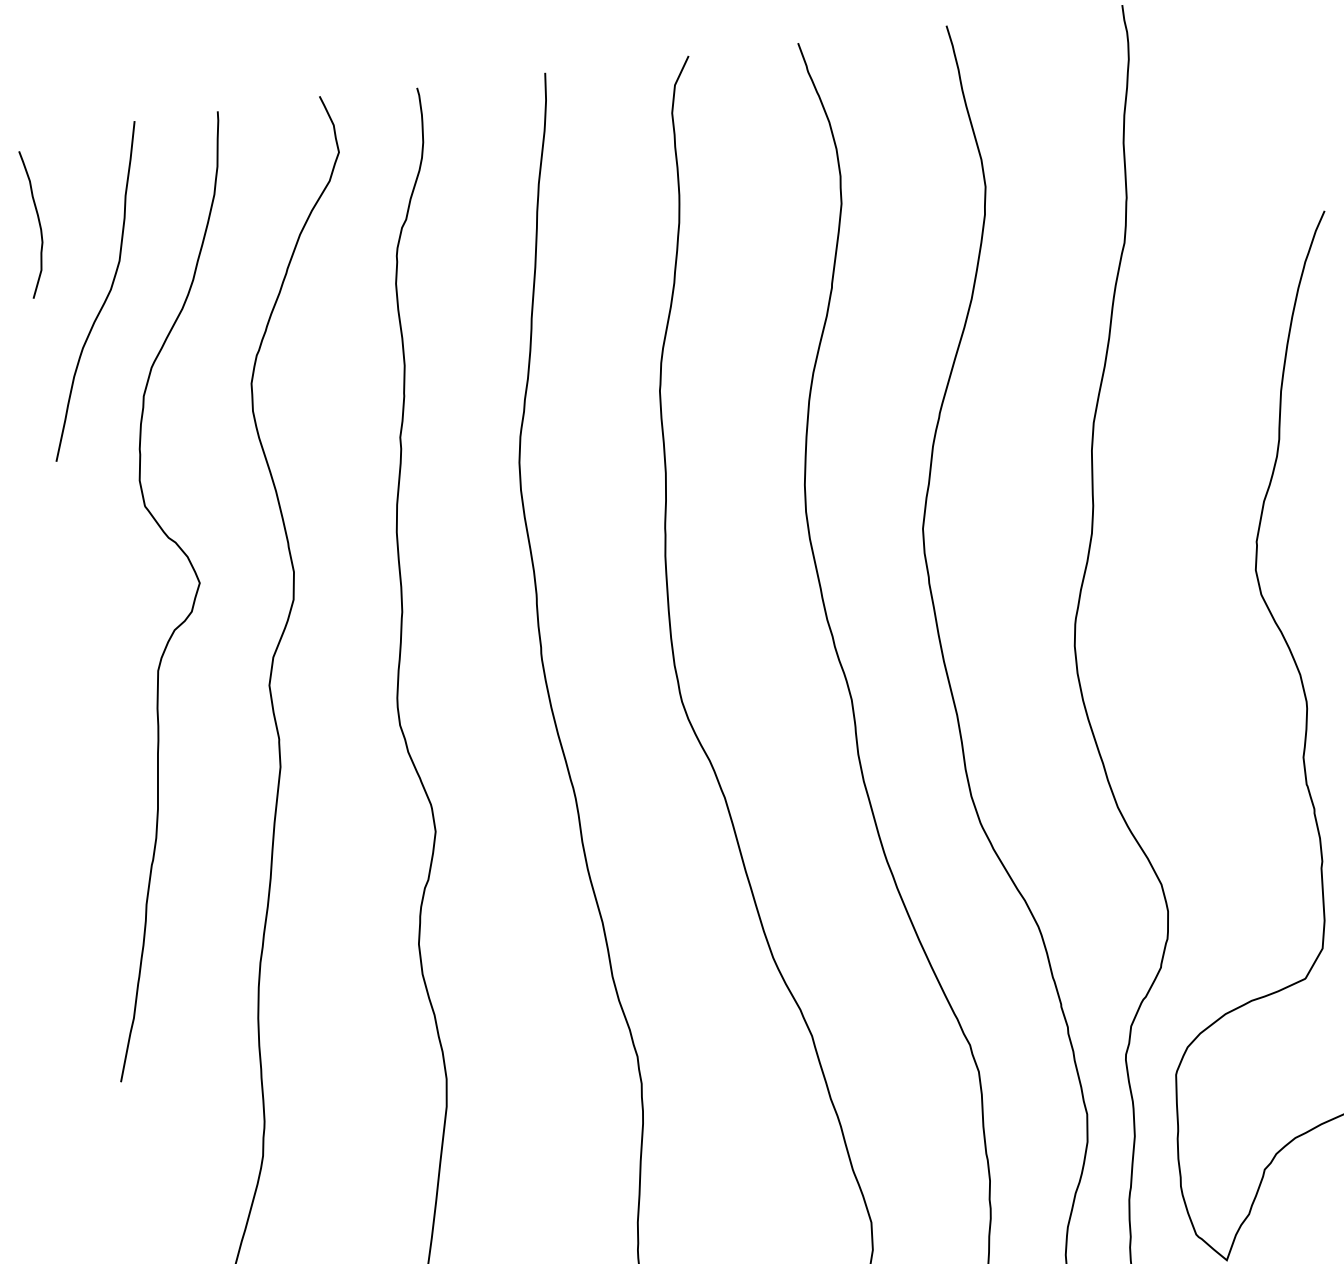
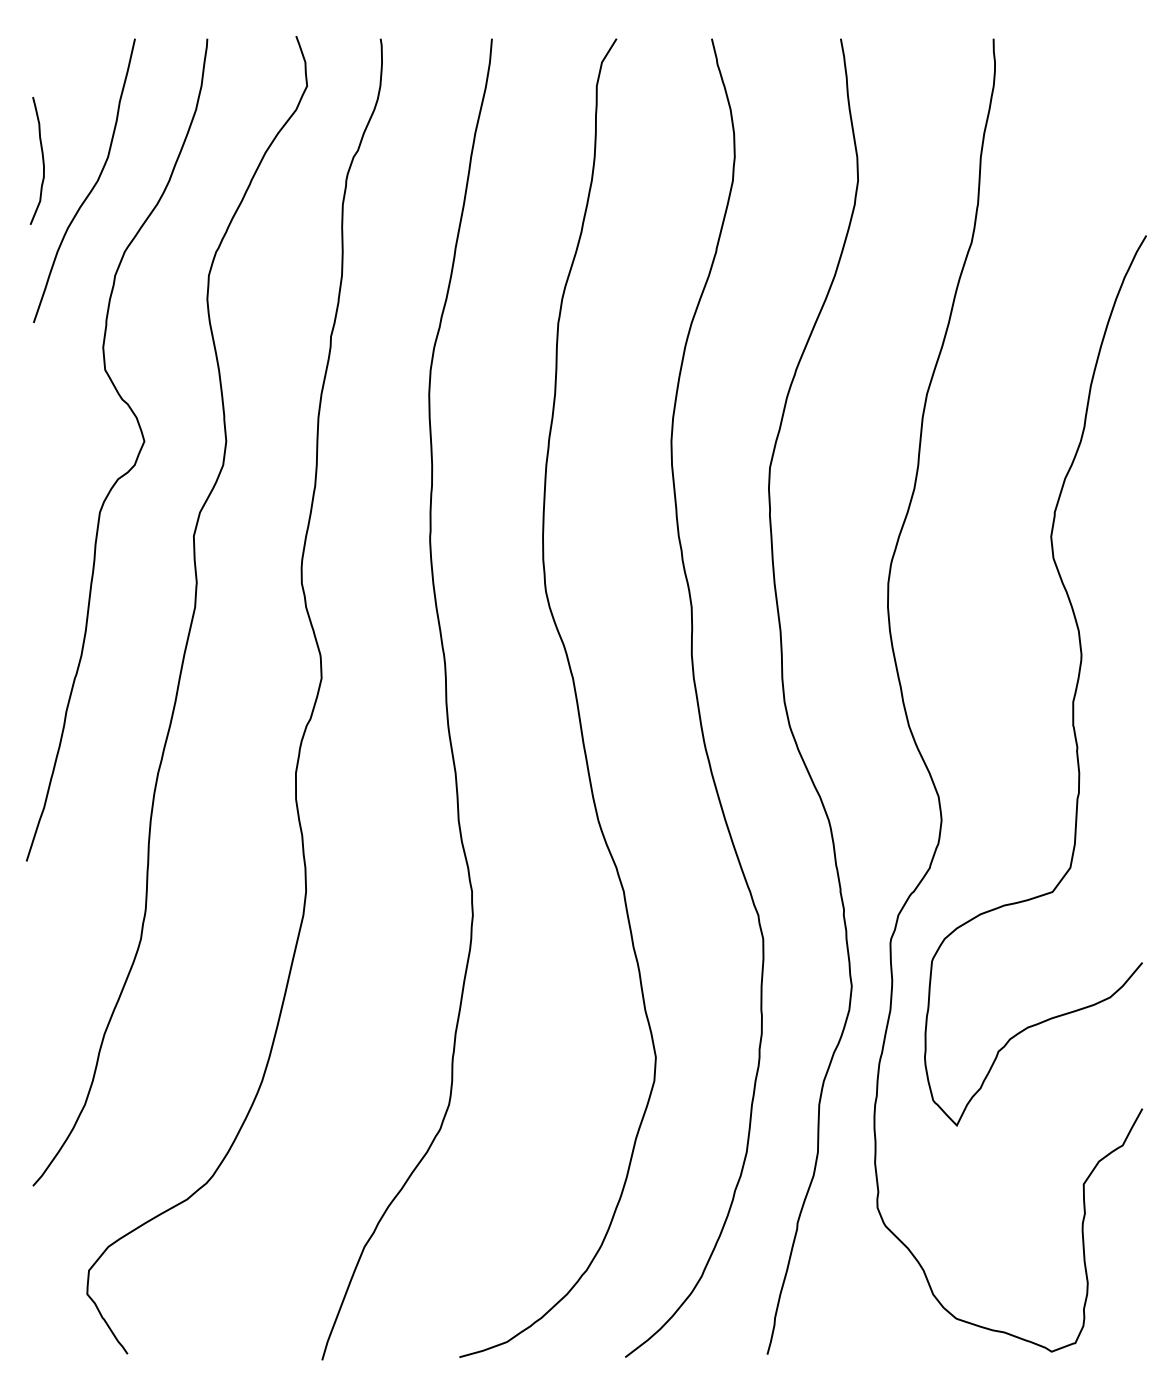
curve: (38, 223) -> (42, 160), moved

